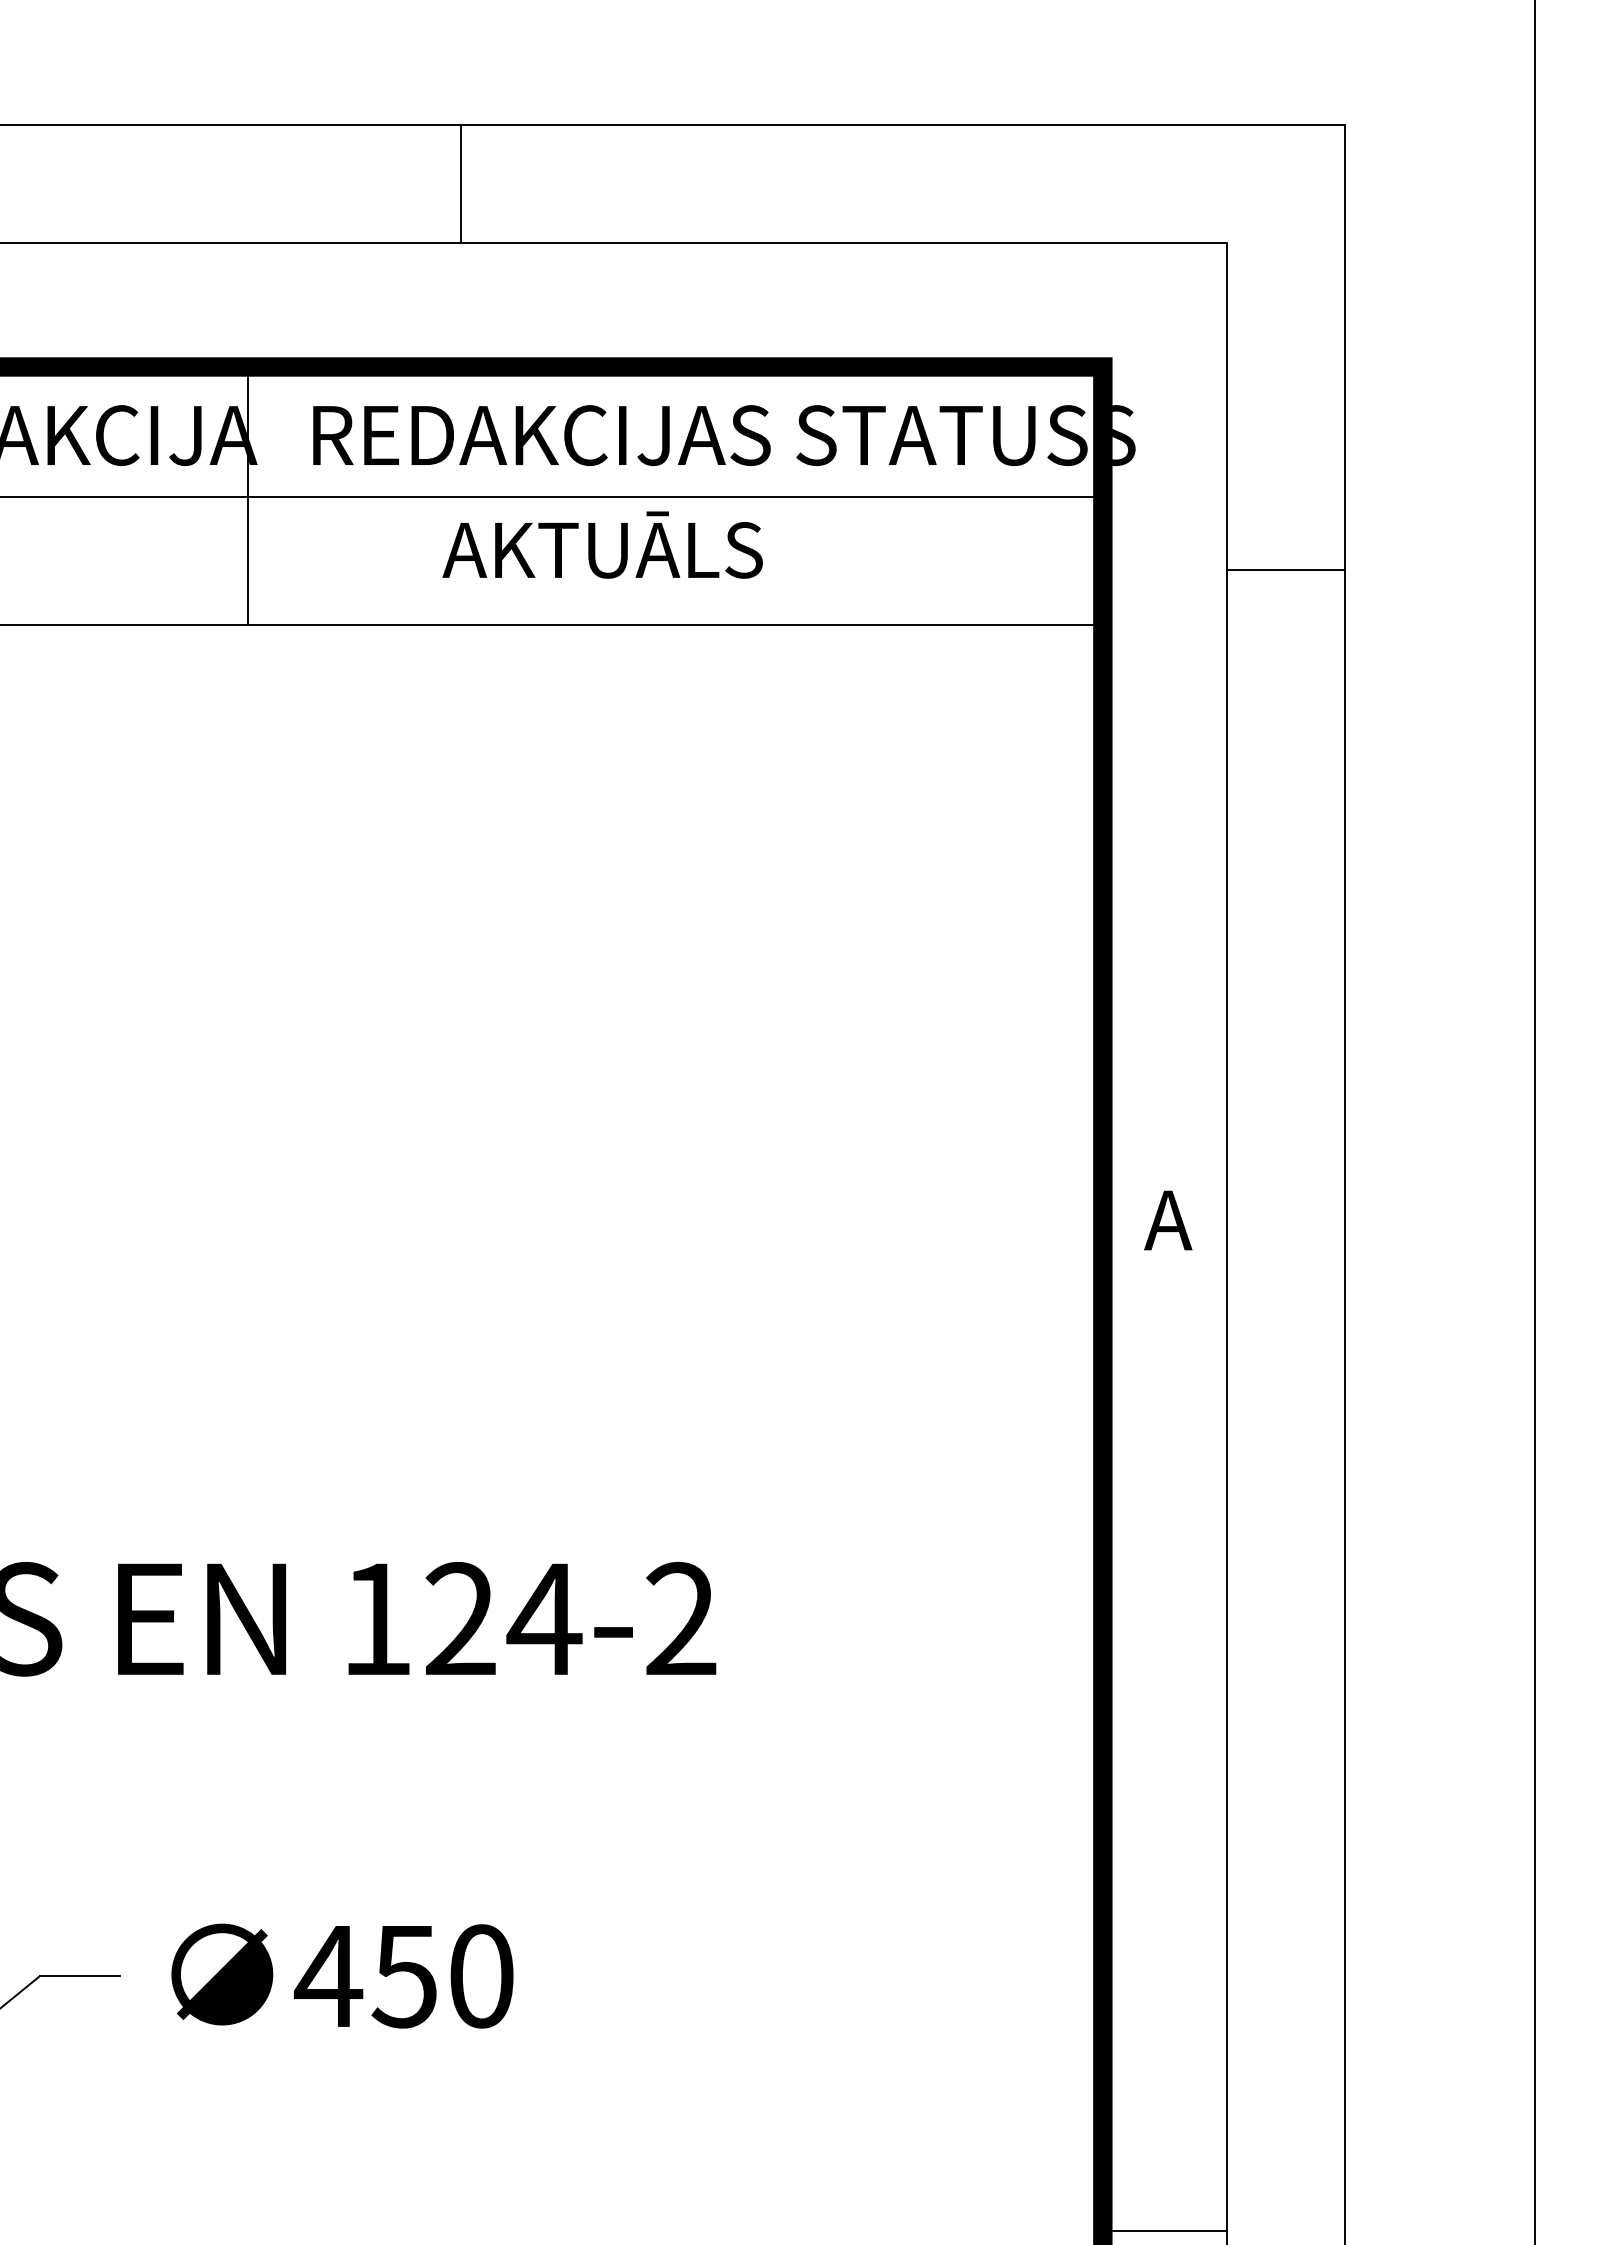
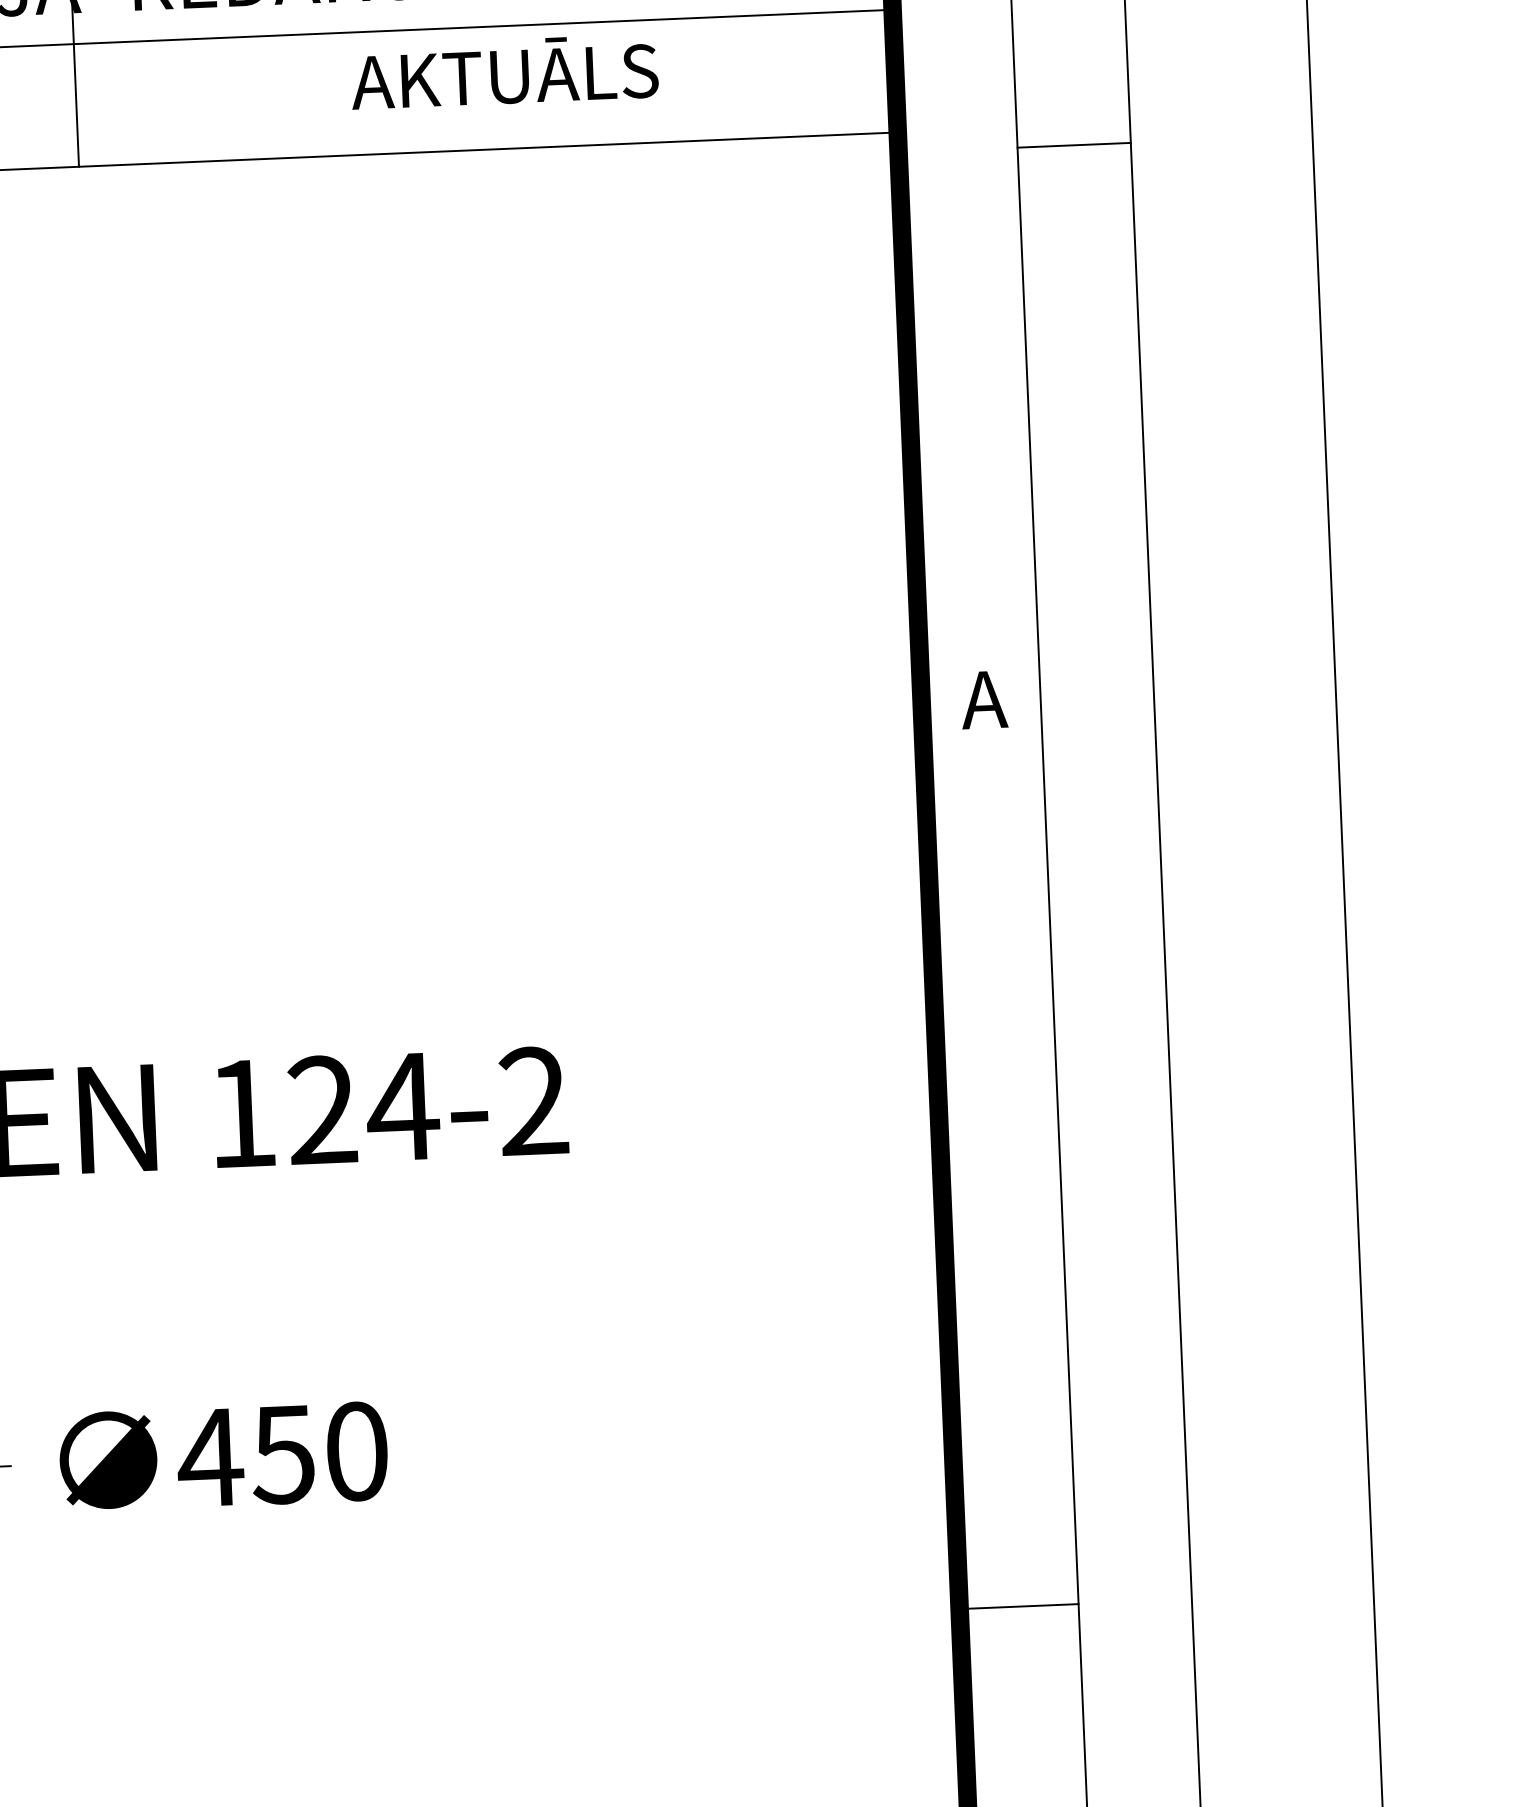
text: (602, 544) -> (504, 71), moved
line: (1286, 570) -> (1074, 145), moved
line: (1167, 2230) -> (1021, 1606), moved

